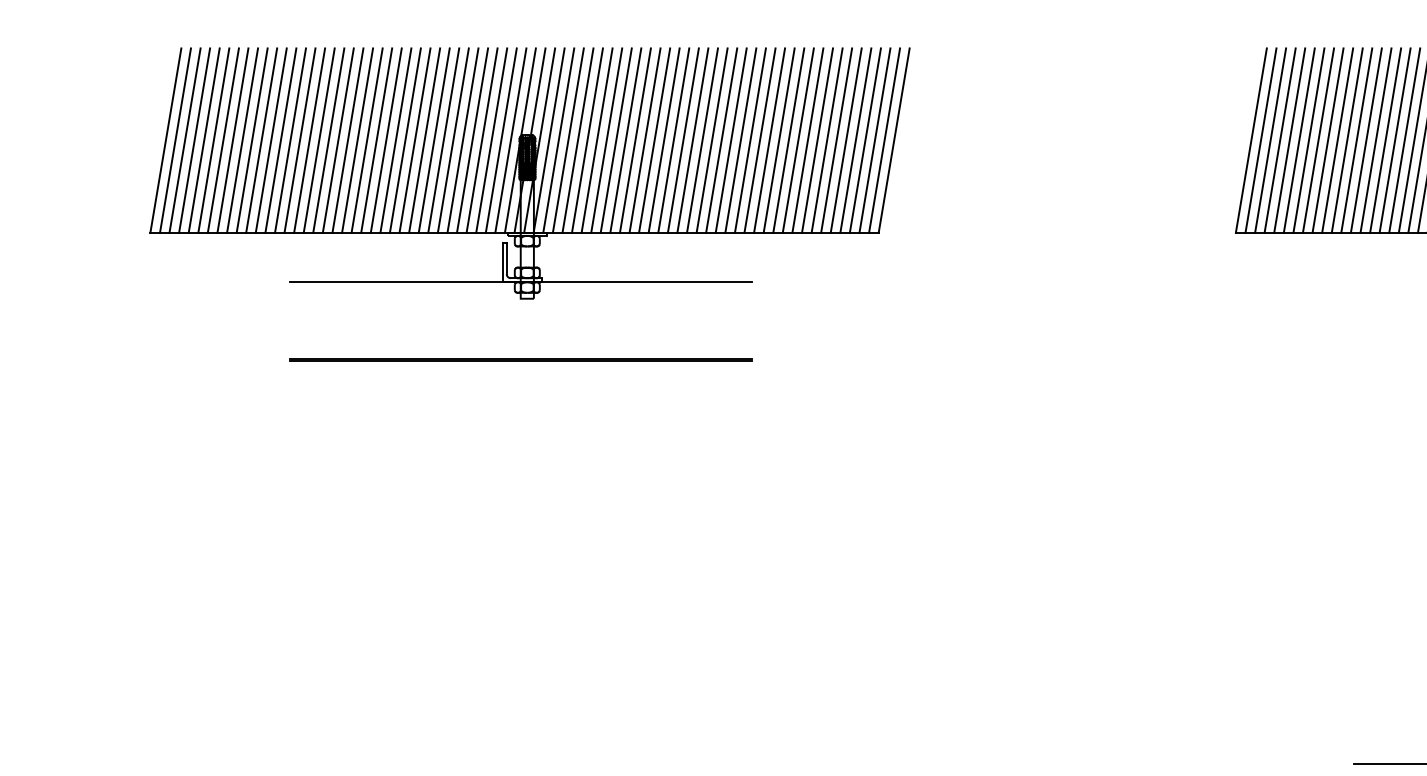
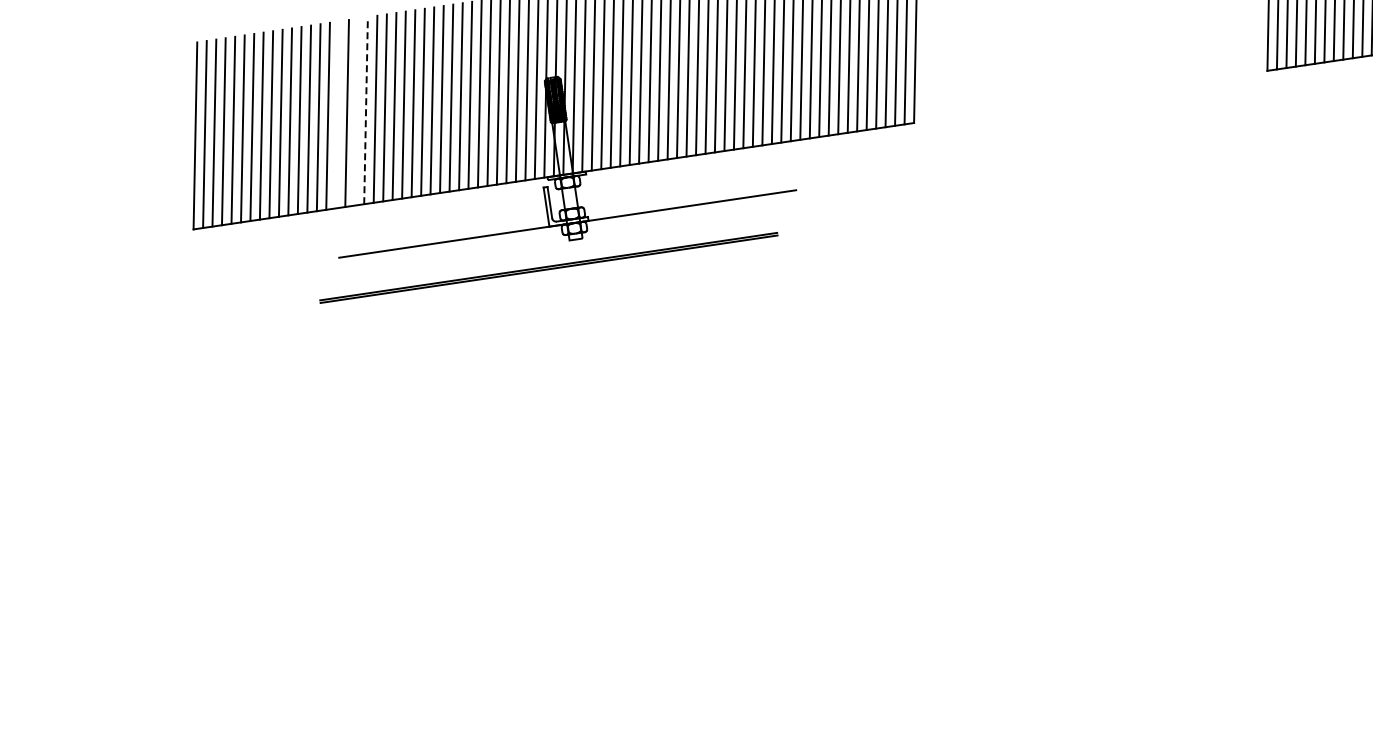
line: (309, 140) -> (337, 114), removed
line: (328, 140) -> (356, 112), removed
line: (338, 140) -> (366, 110), solid -> dashed
line: (520, 359) -> (548, 267), moved

